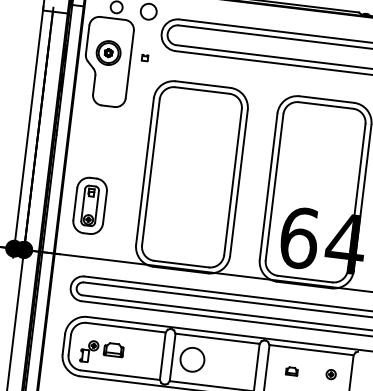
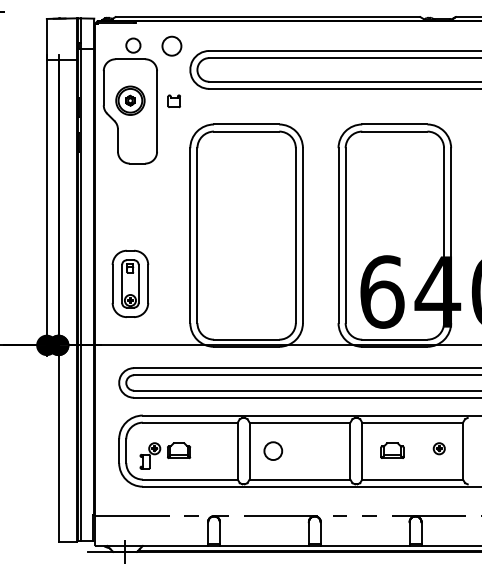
part: (144, 58) -> (173, 101), size x1.67
circle: (192, 360) -> (273, 451), size x0.62
part: (291, 371) -> (392, 450), size x1.67

